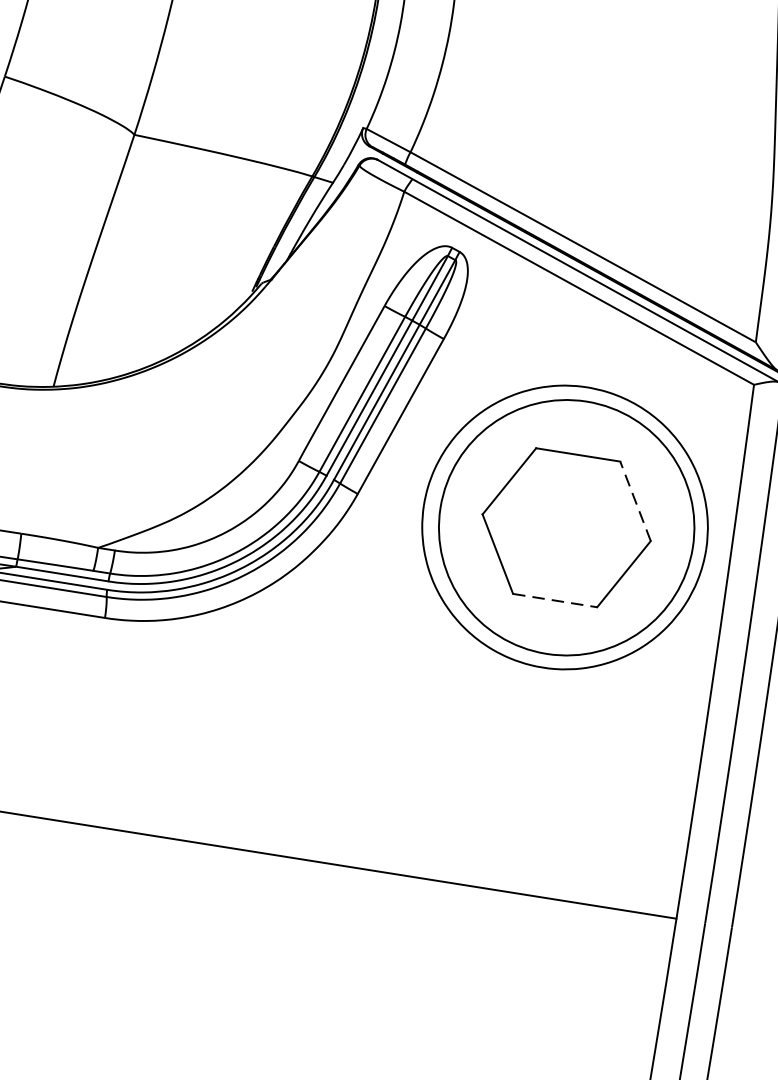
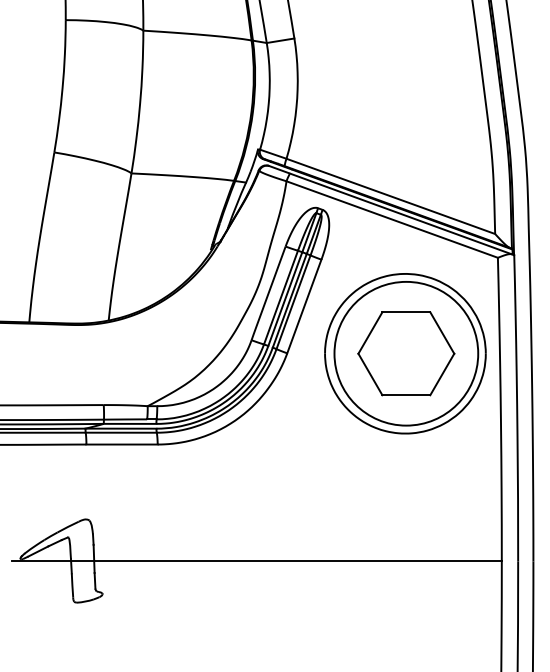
line: (635, 502) -> (442, 333), dashed -> solid
line: (555, 601) -> (406, 395), dashed -> solid

